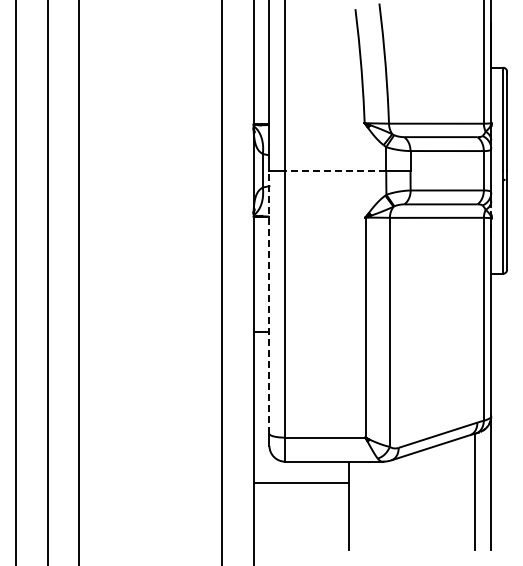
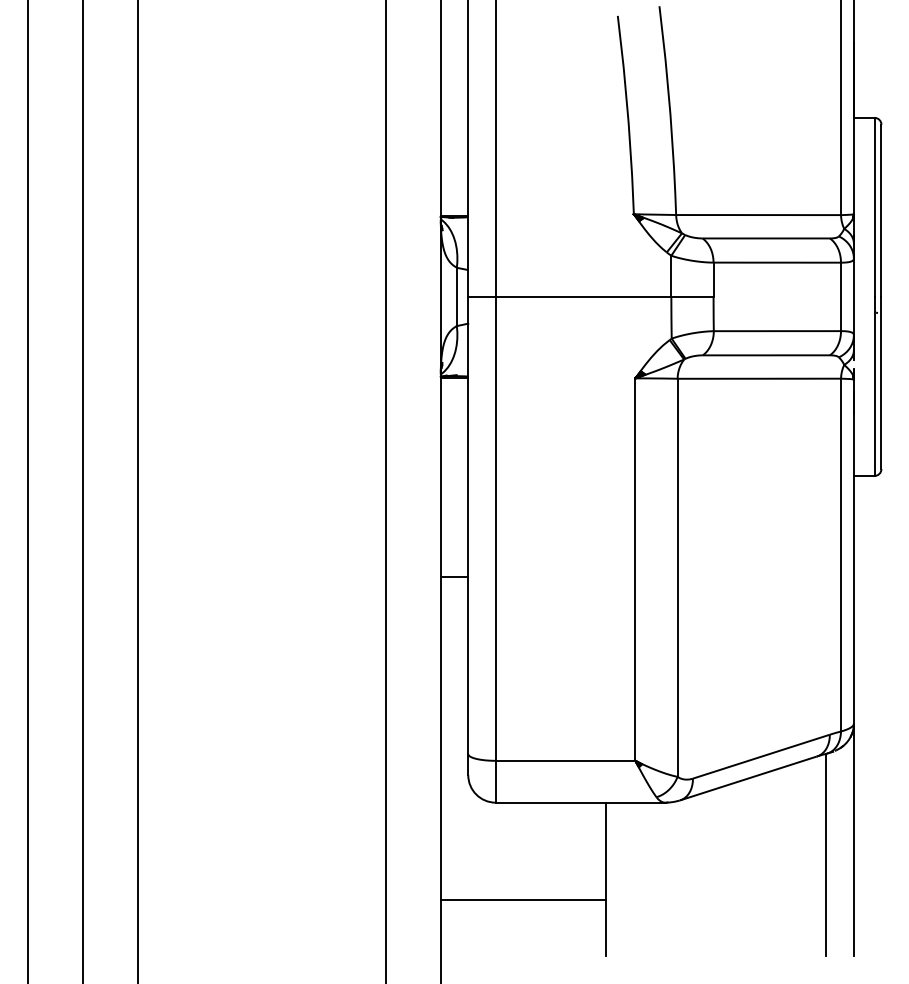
line: (335, 170) -> (583, 296), dashed -> solid
line: (269, 302) -> (468, 525), dashed -> solid
line: (300, 482) -> (522, 899), moved

